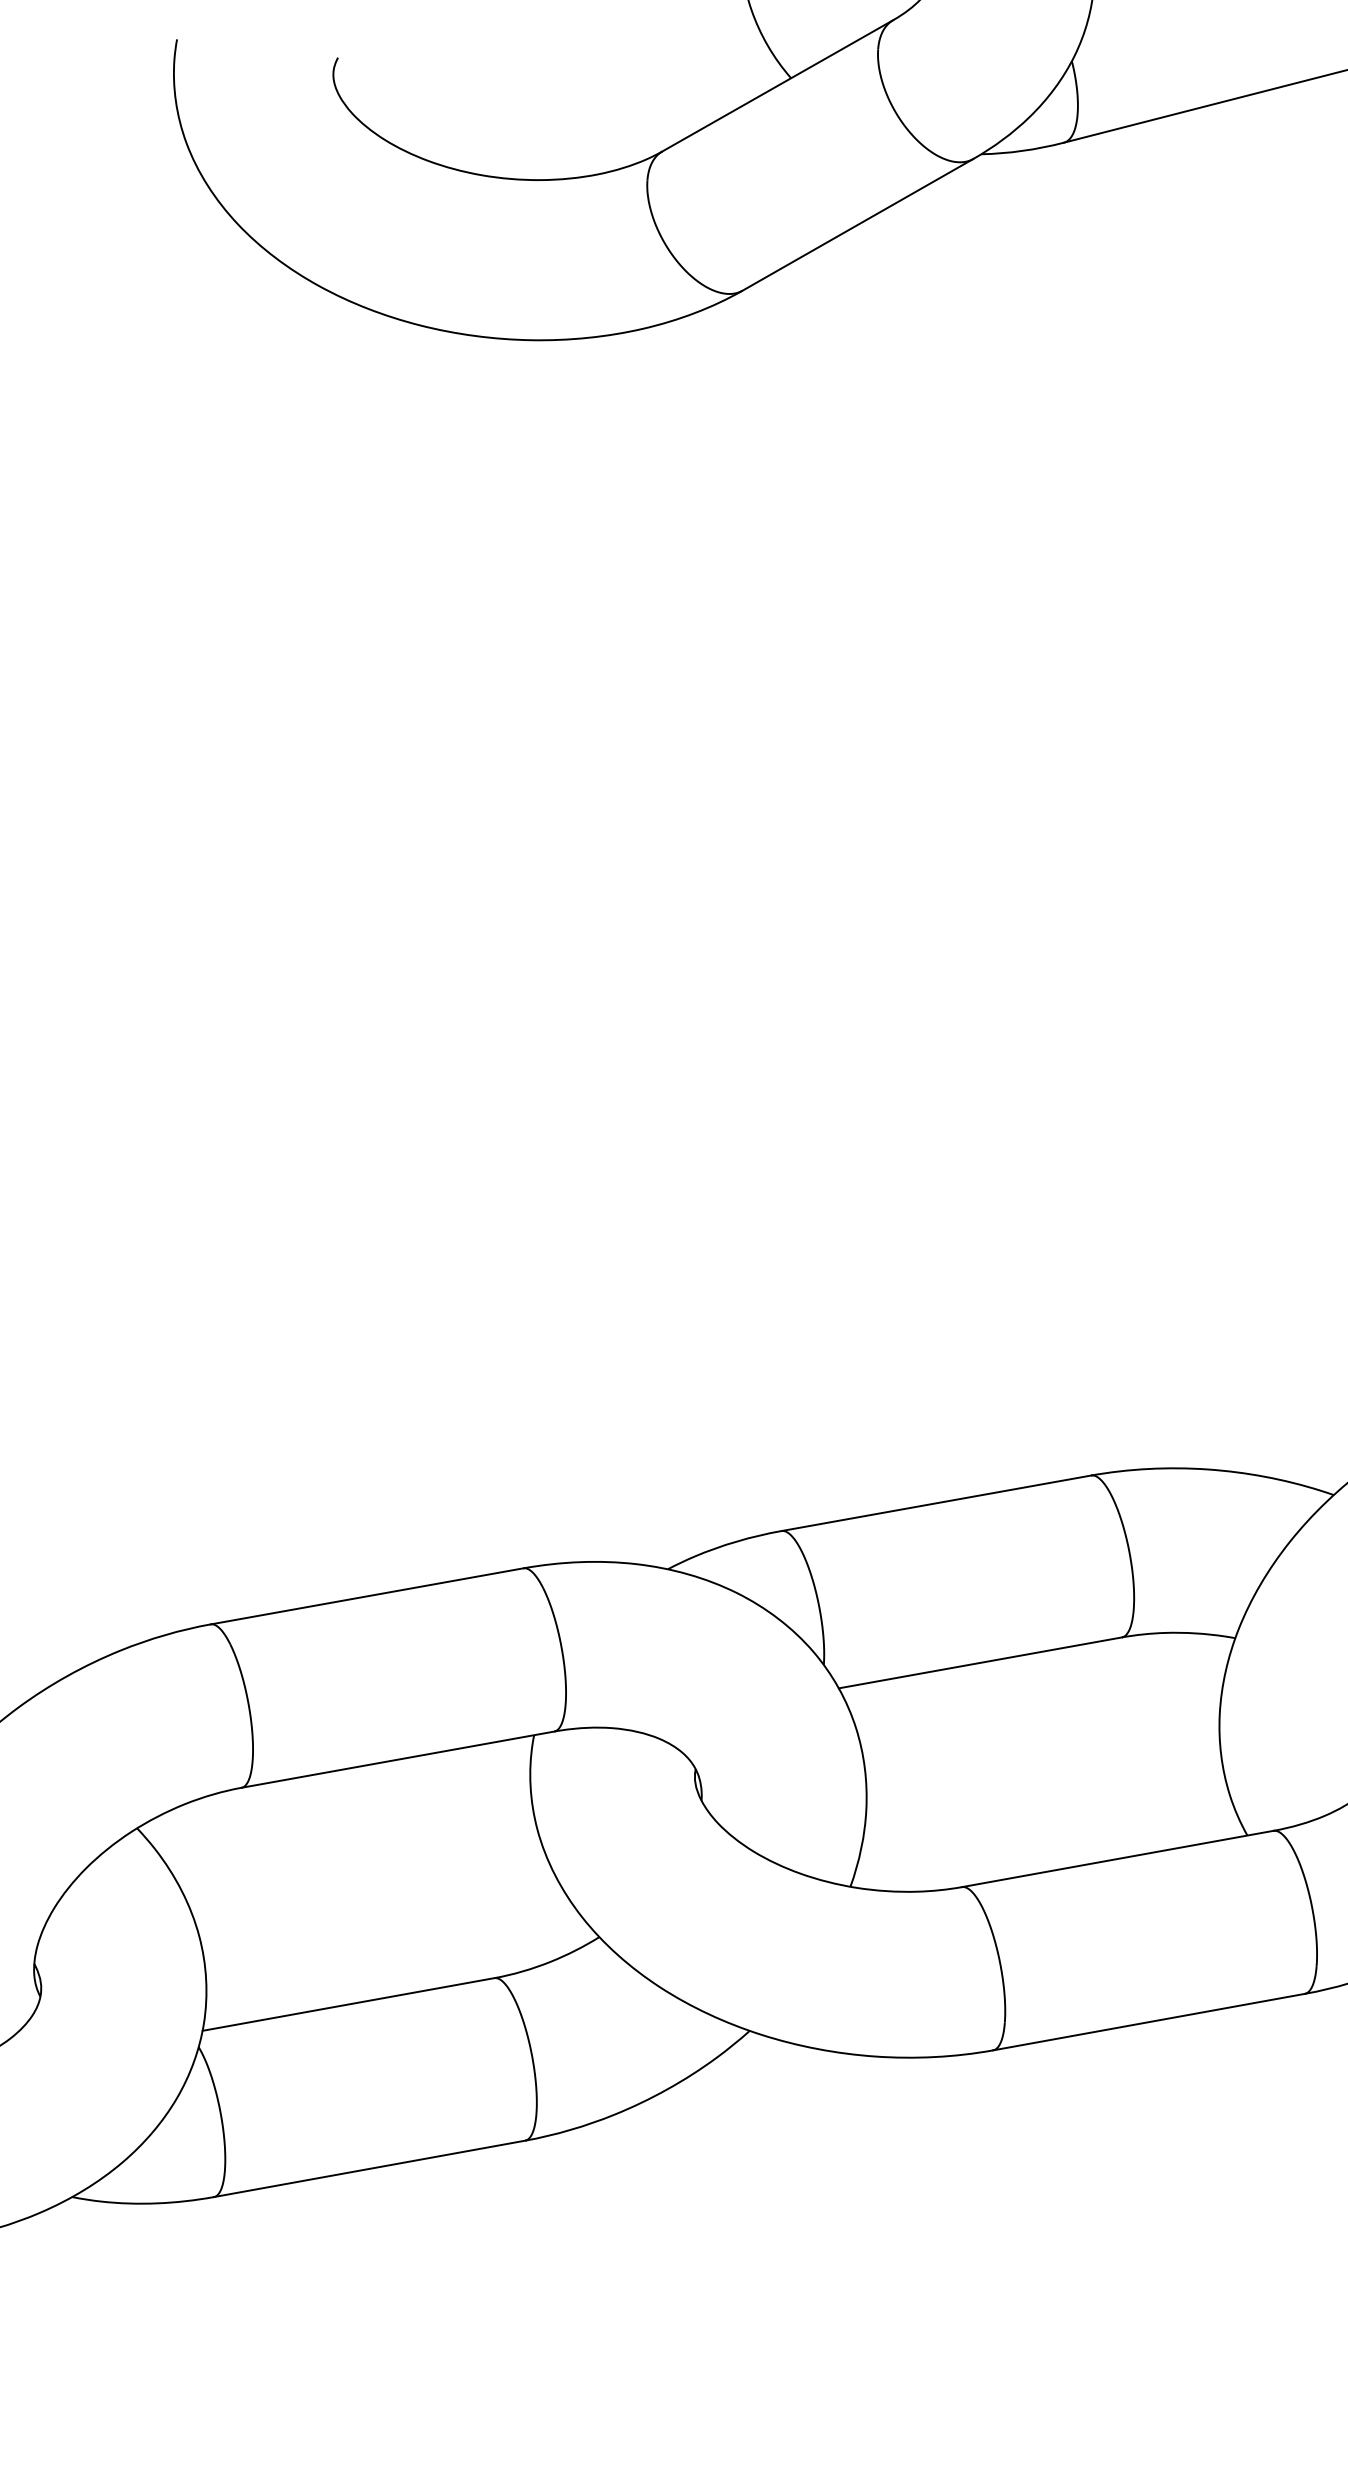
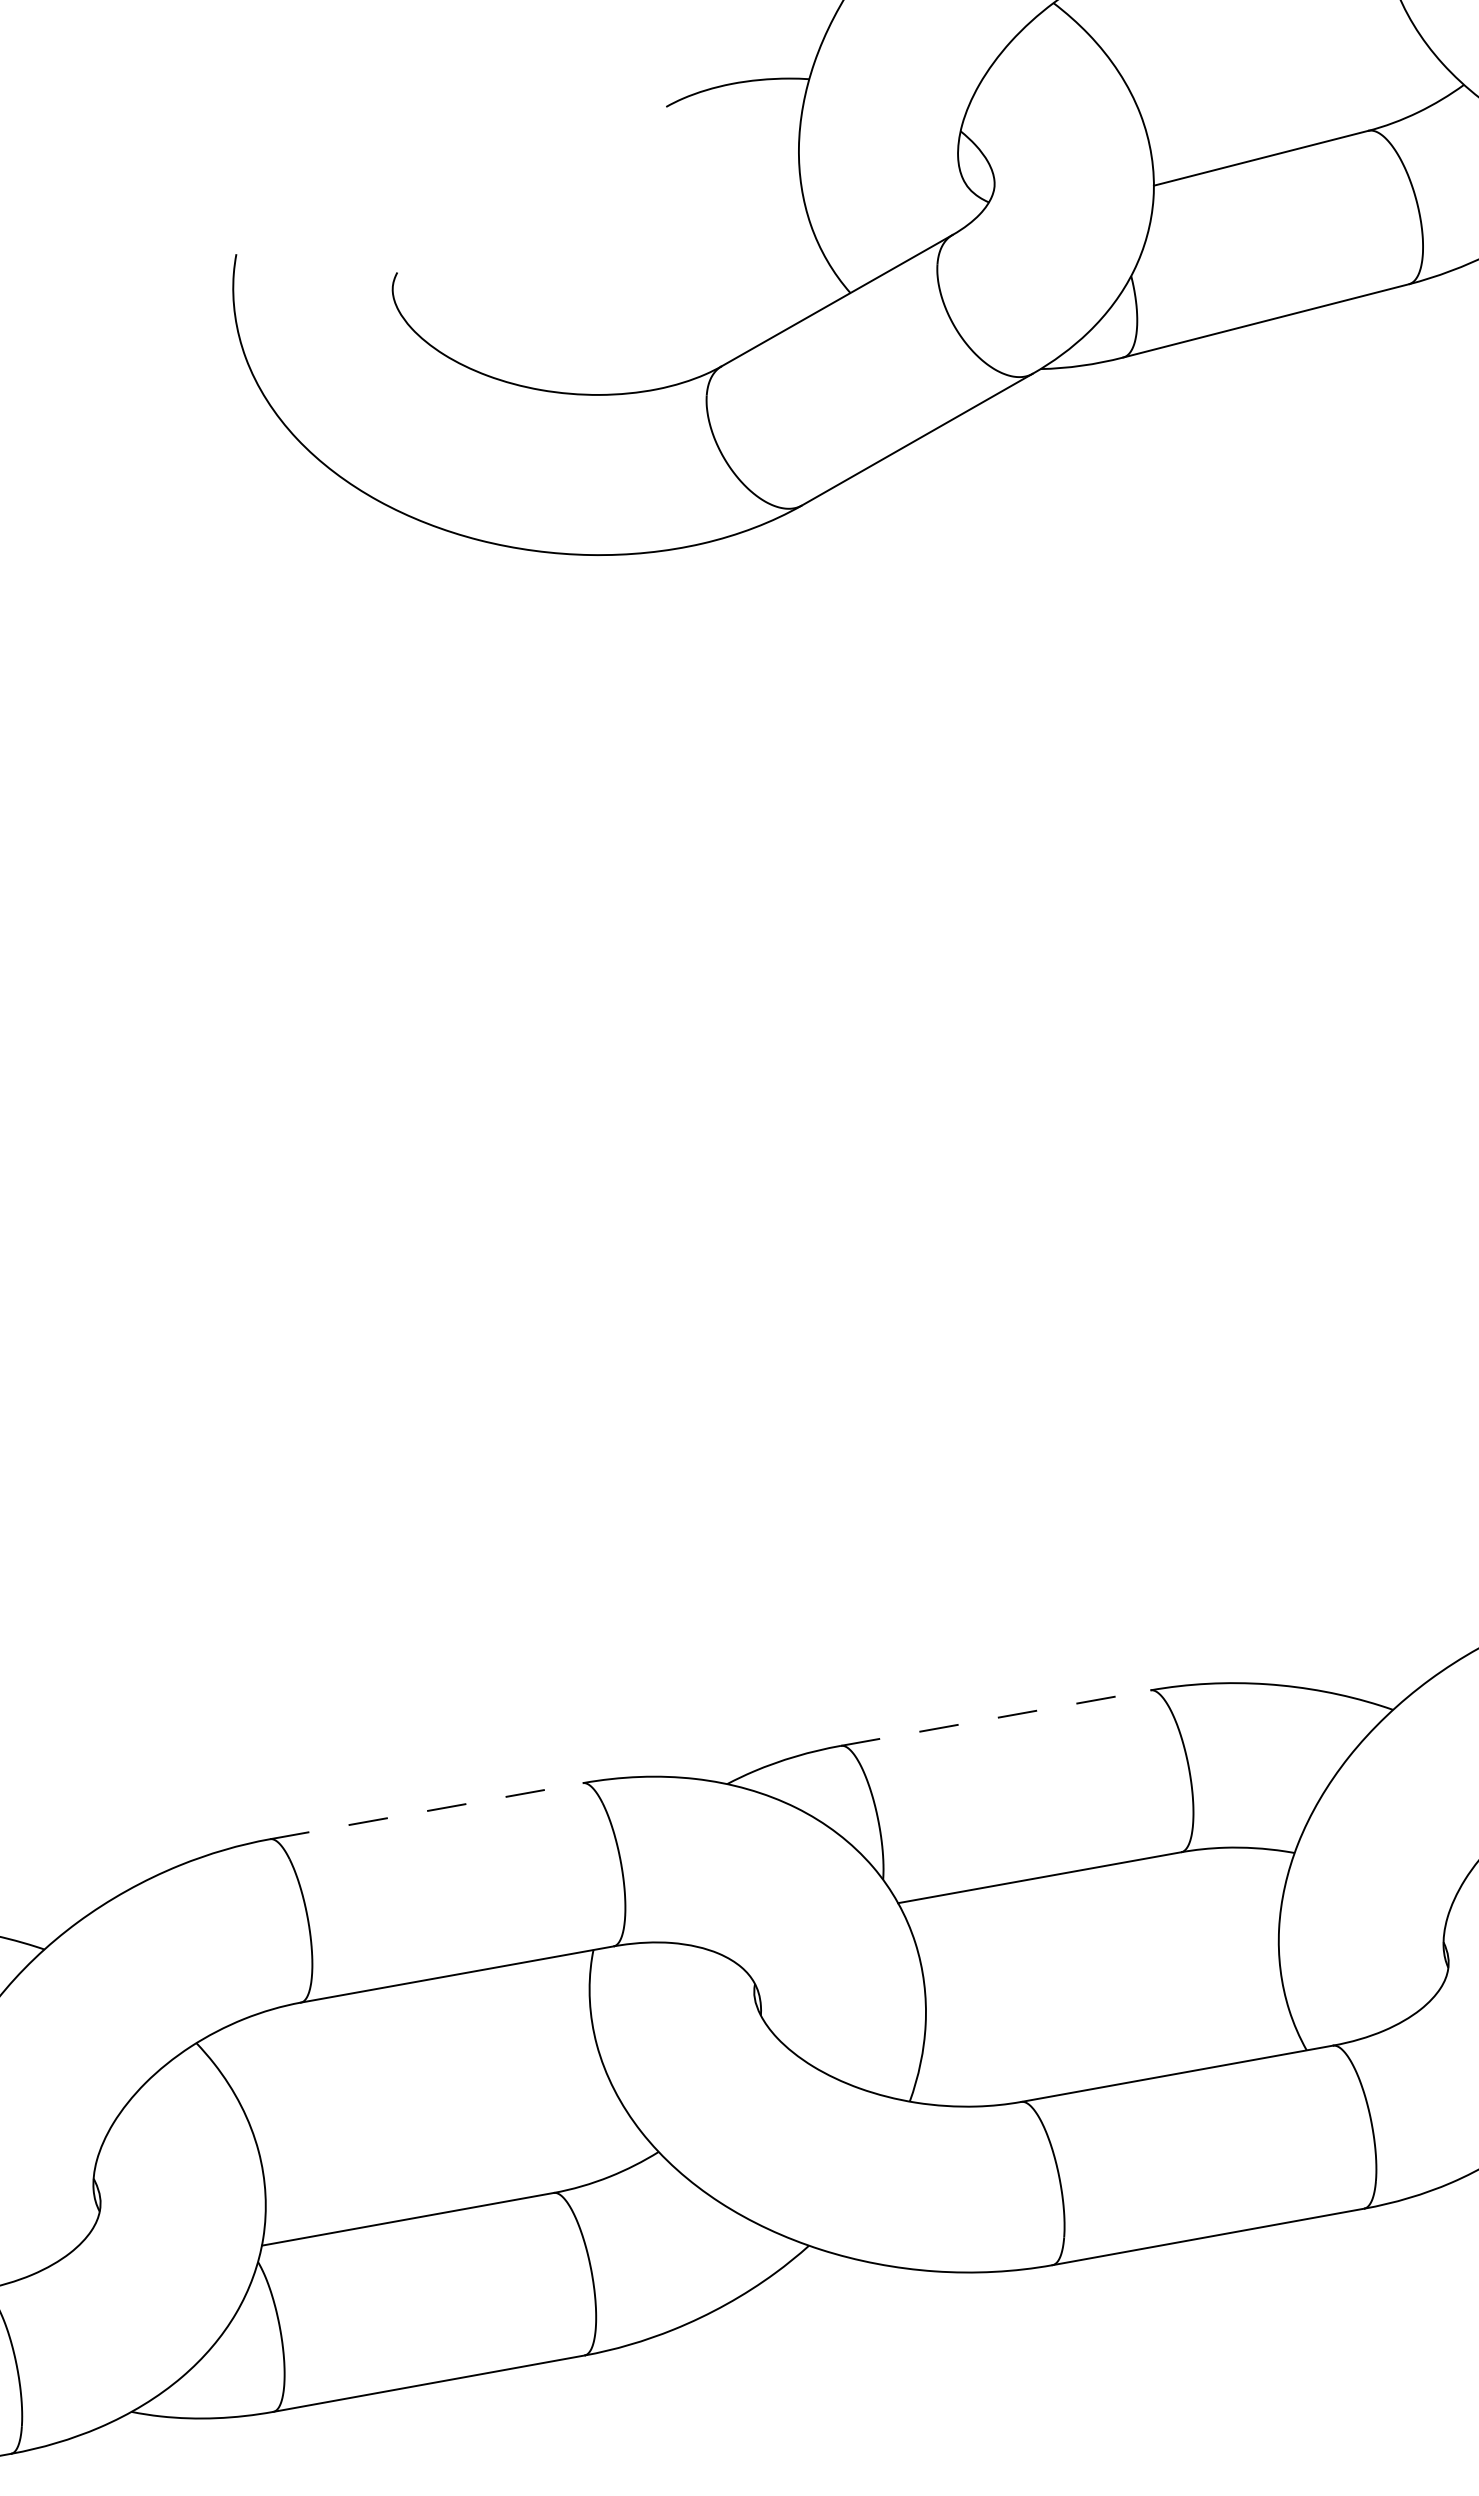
line: (937, 1503) -> (996, 1718), solid -> dashed
line: (367, 1596) -> (426, 1811), solid -> dashed

